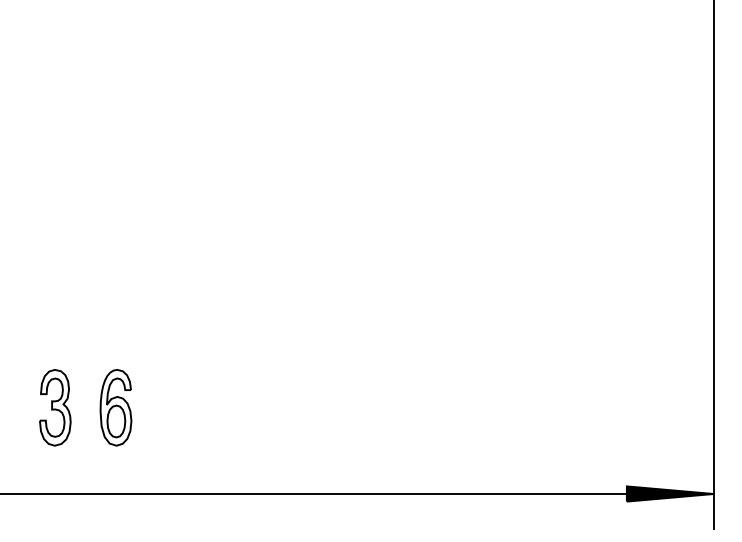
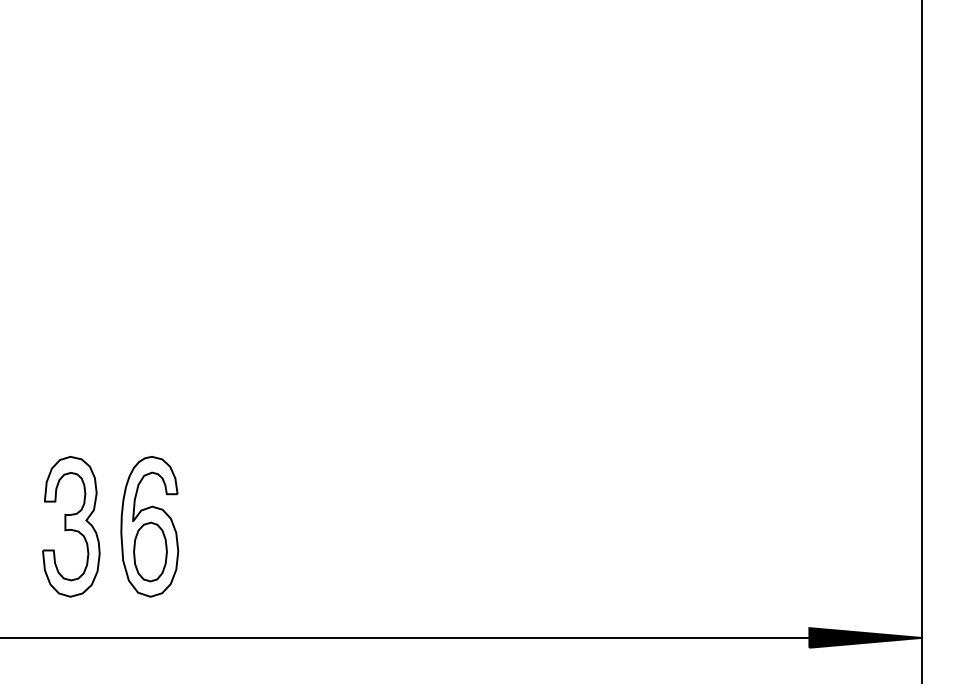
part: (55, 407) -> (71, 526), size x1.43
part: (115, 407) -> (149, 526), size x1.43

